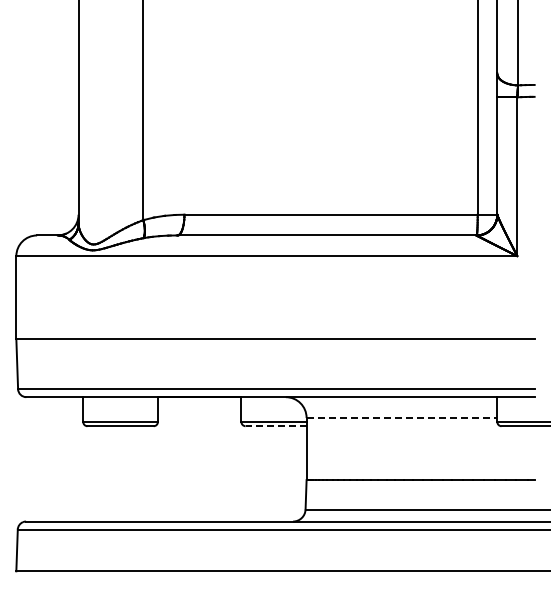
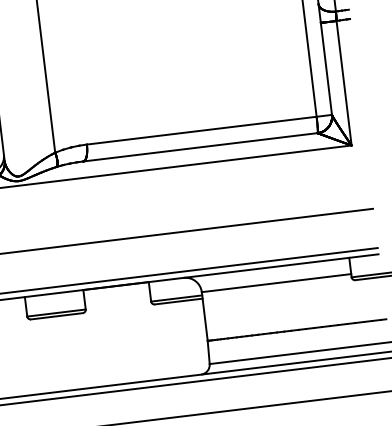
line: (402, 417) -> (276, 282), dashed -> solid
line: (276, 426) -> (179, 301), dashed -> solid

